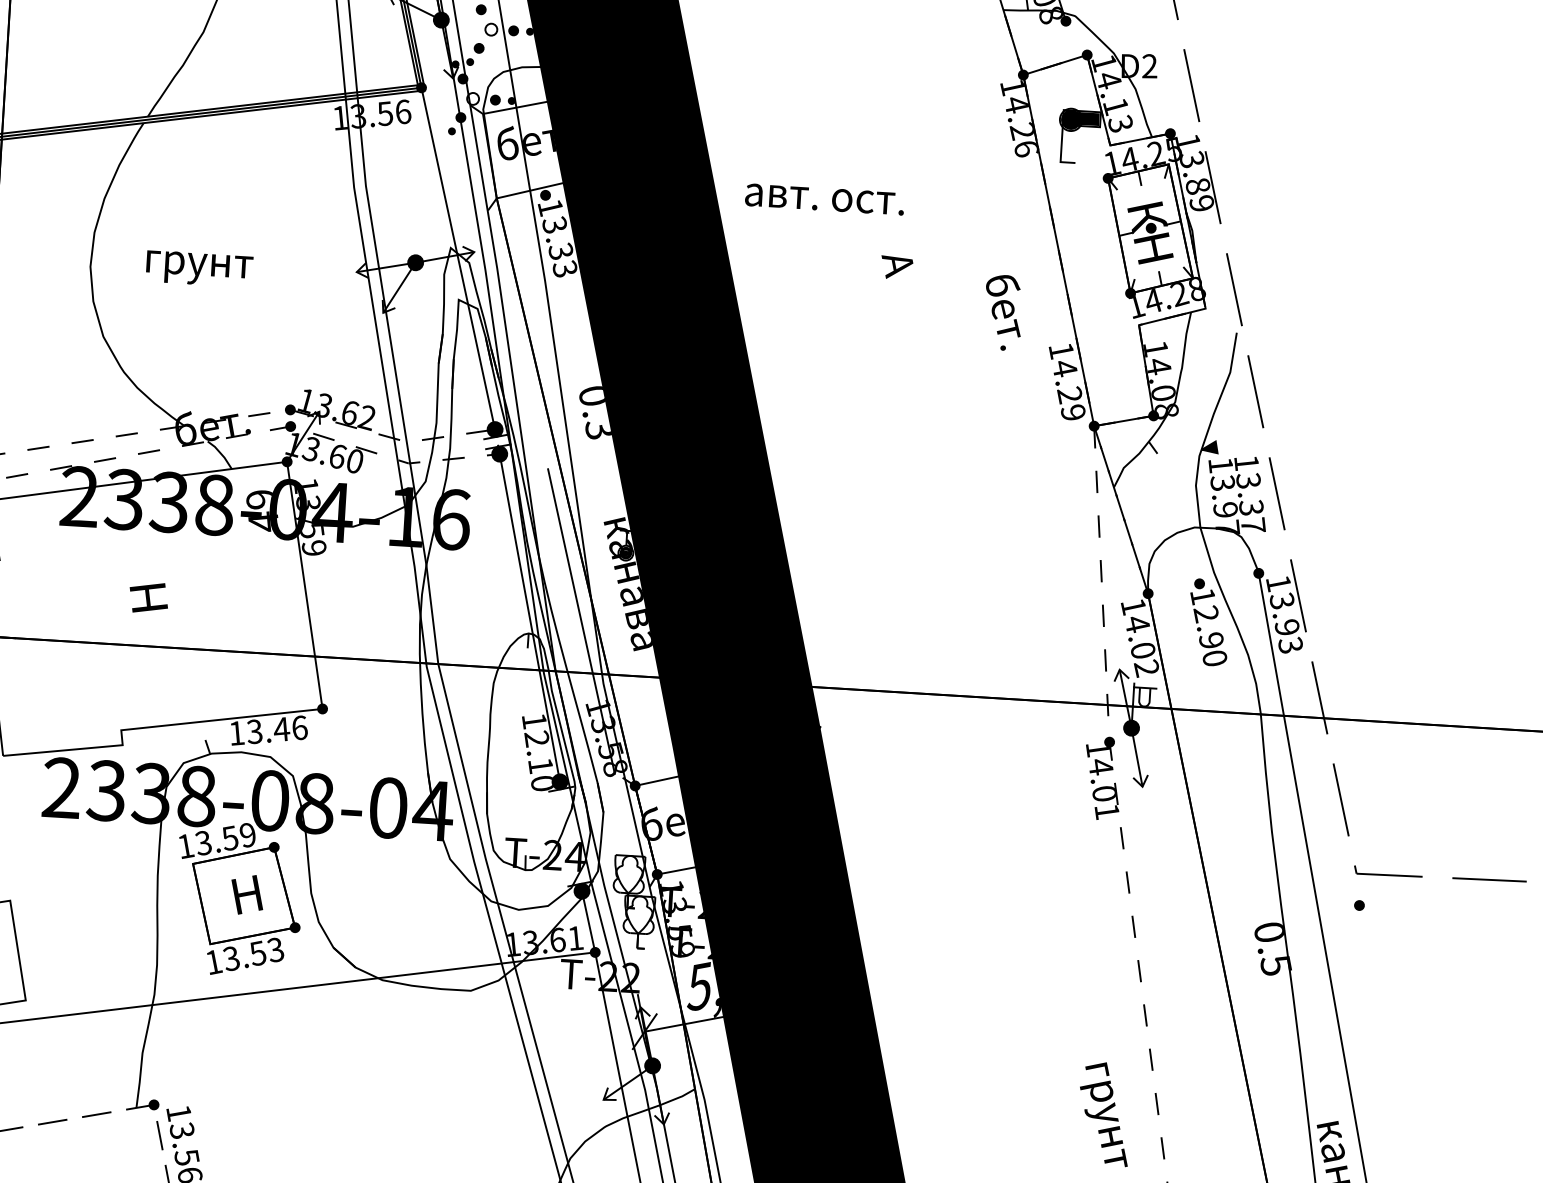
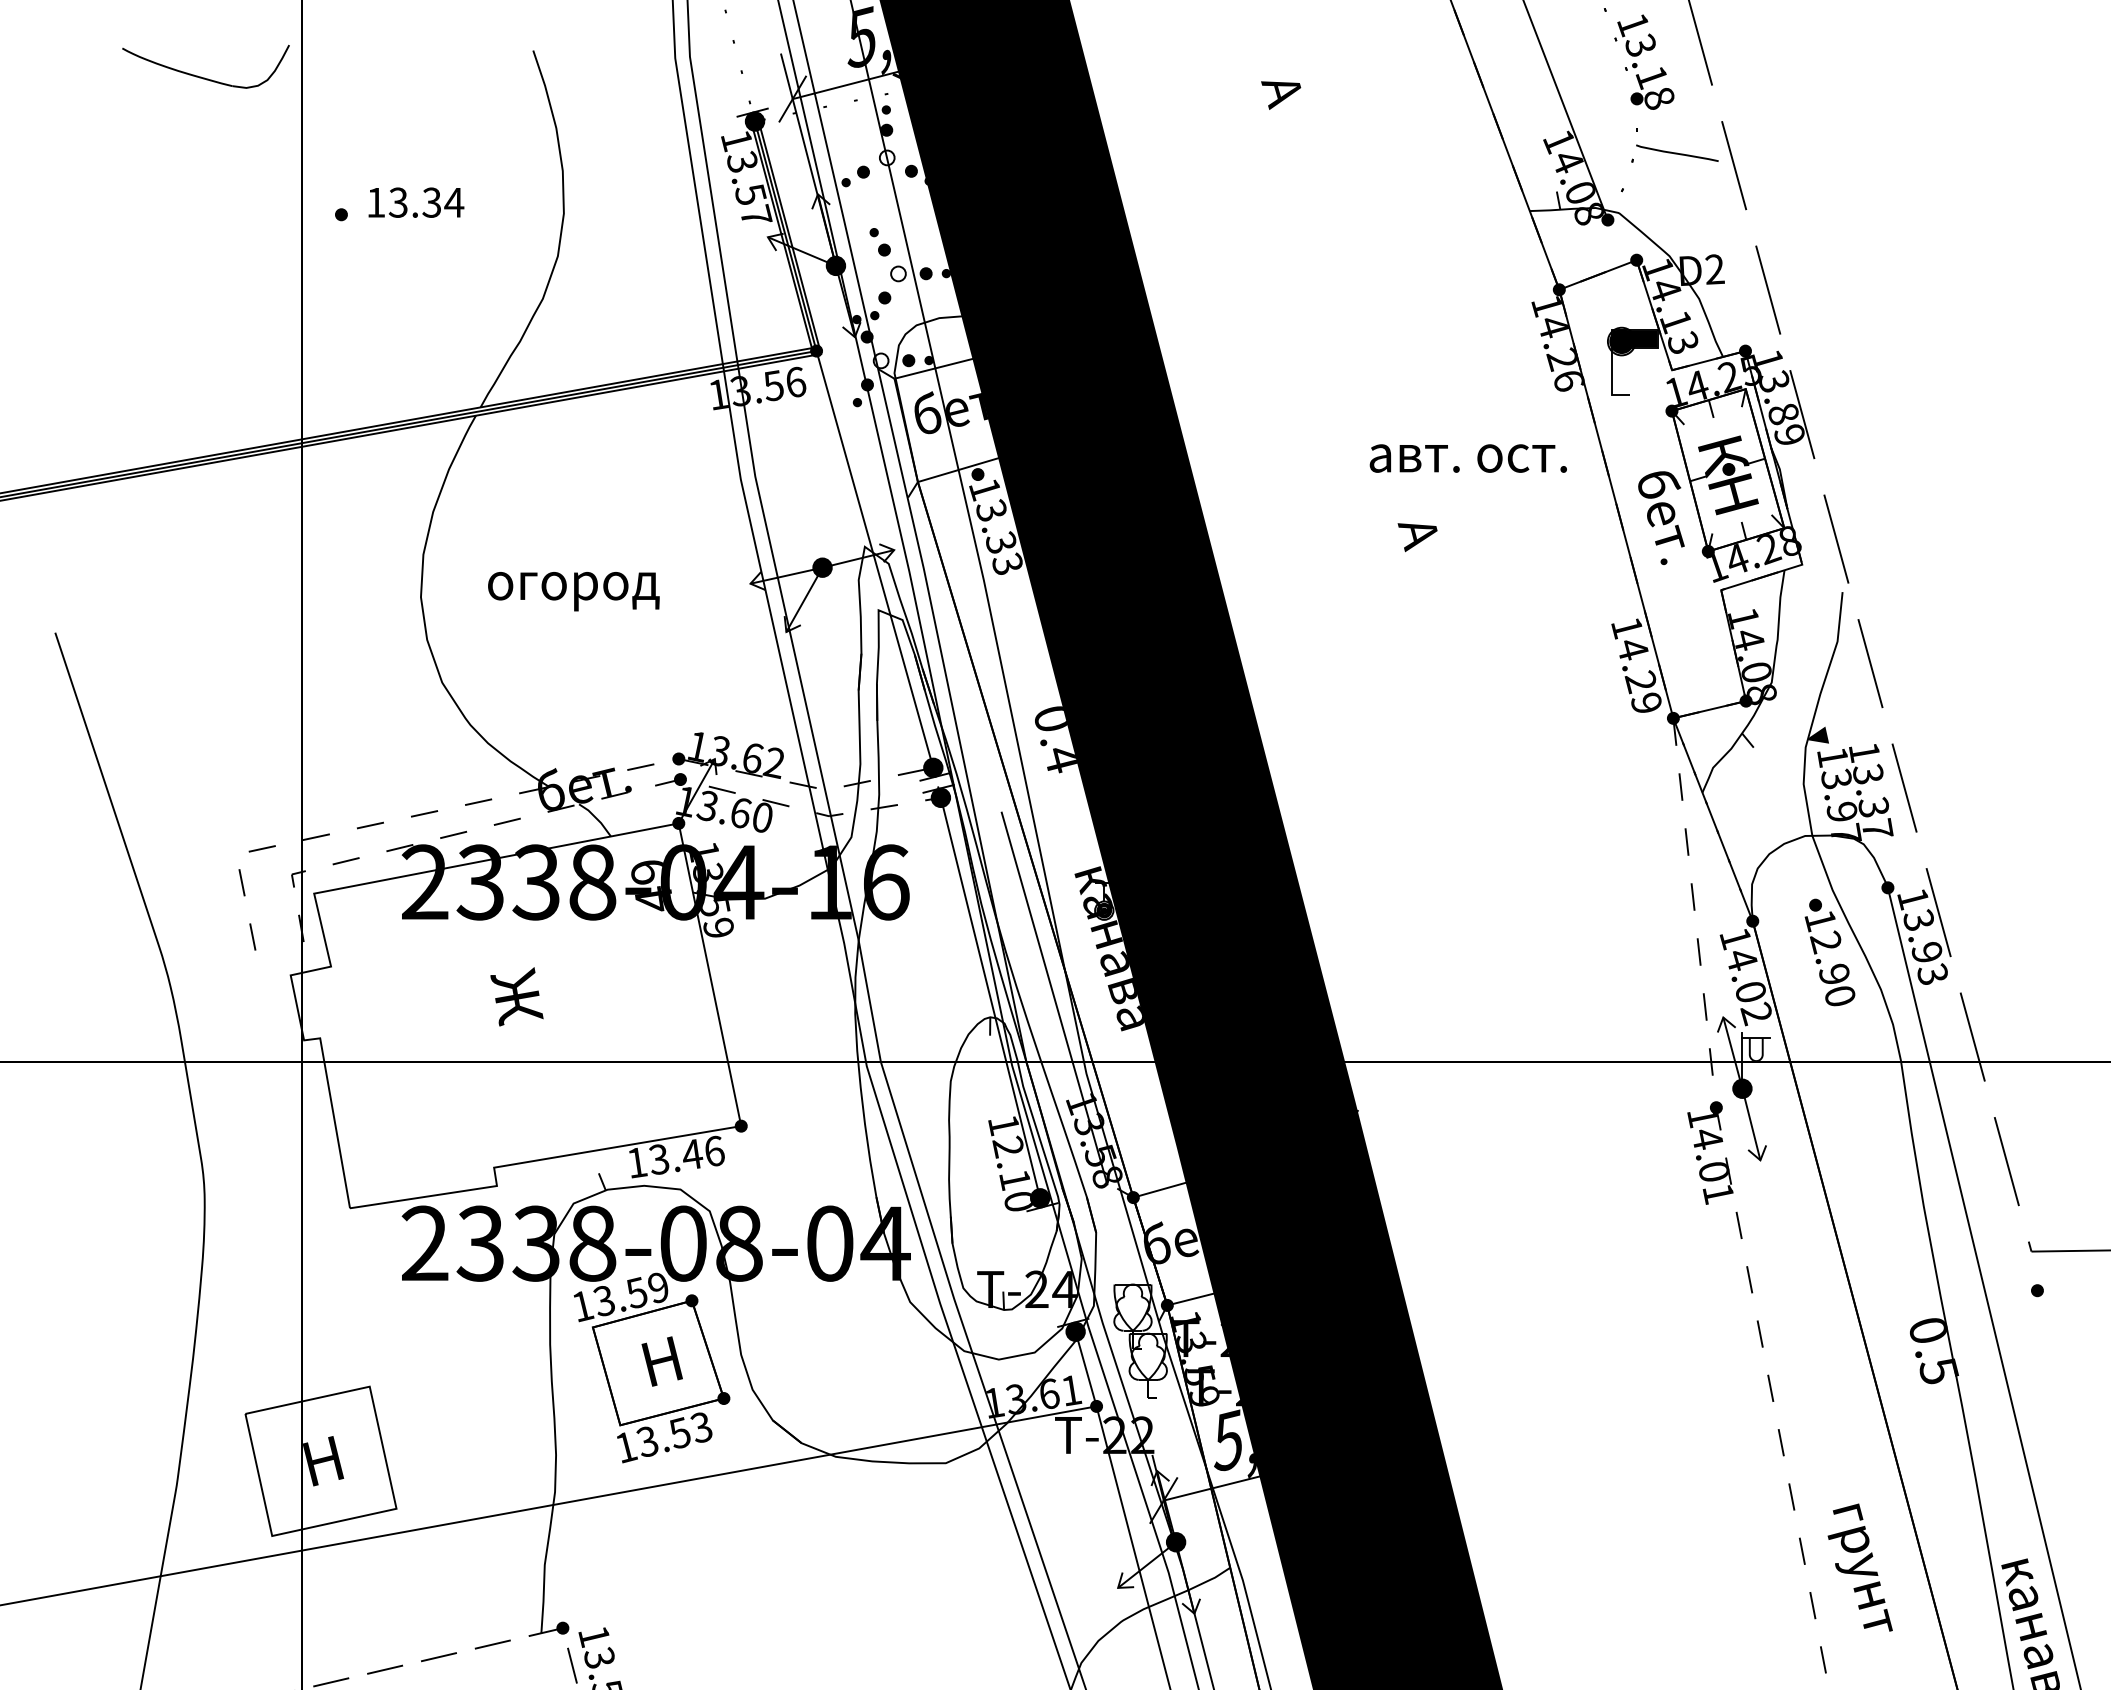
text: (824, 199) -> (1467, 458), moved
text: (213, 269) -> (573, 591), грунт -> огород
text: (1003, 312) -> (1661, 517), moved
text: (597, 429) -> (1060, 760), 0.3 -> 0.4
text: (147, 593) -> (516, 996), Н -> Ж
text: (1103, 1113) -> (1859, 1567), moved

